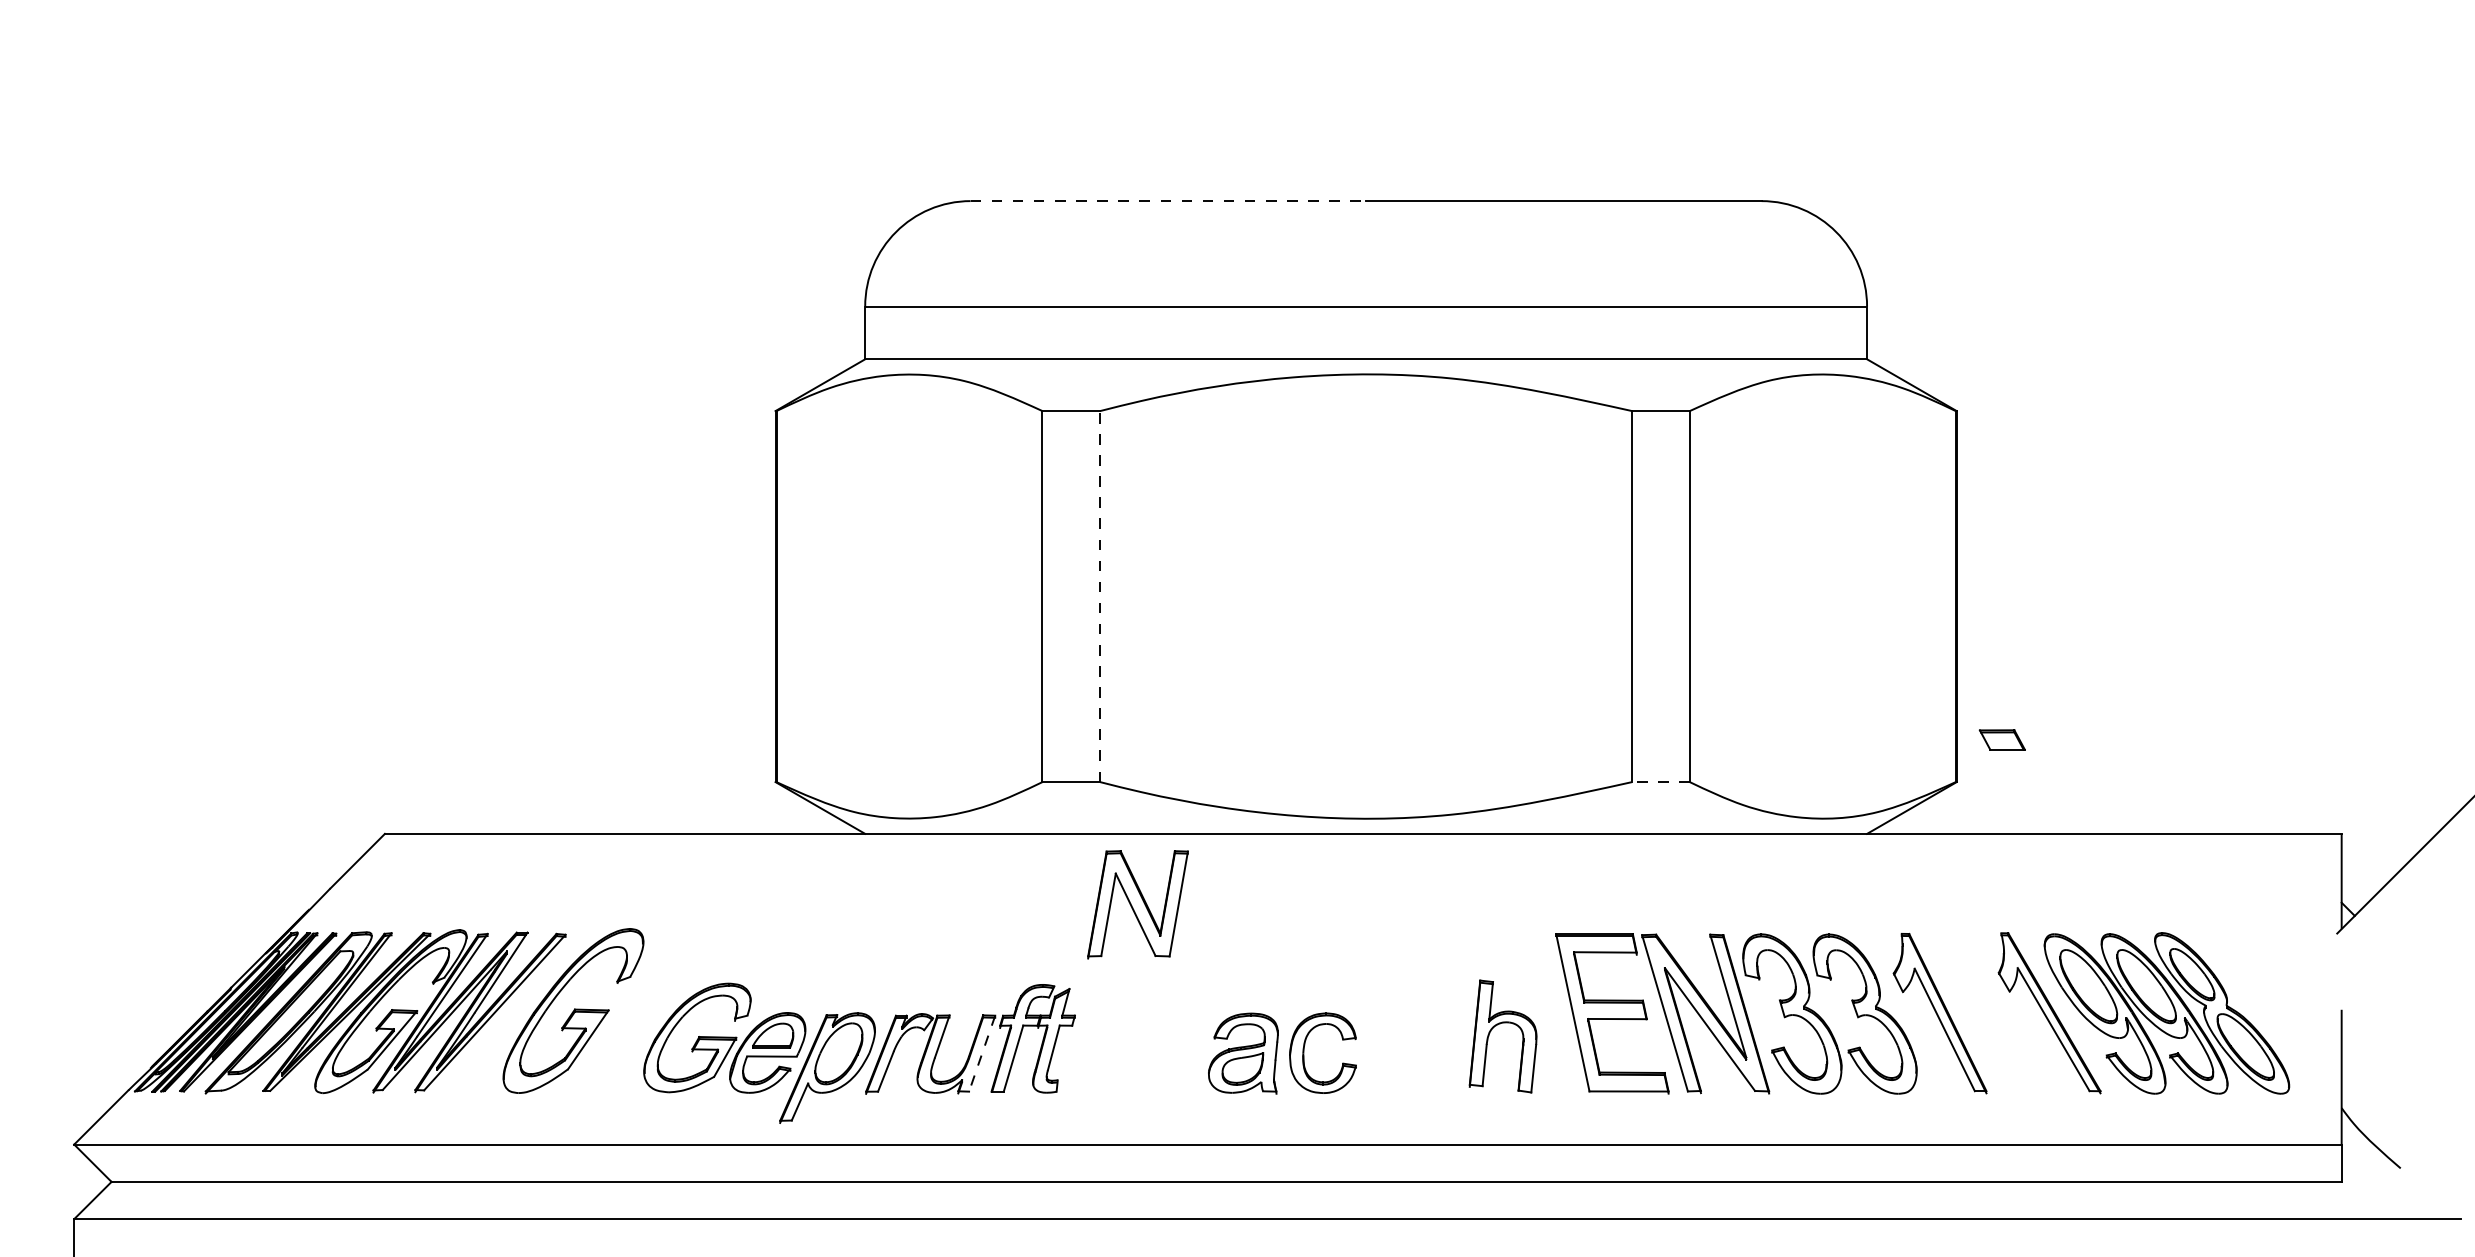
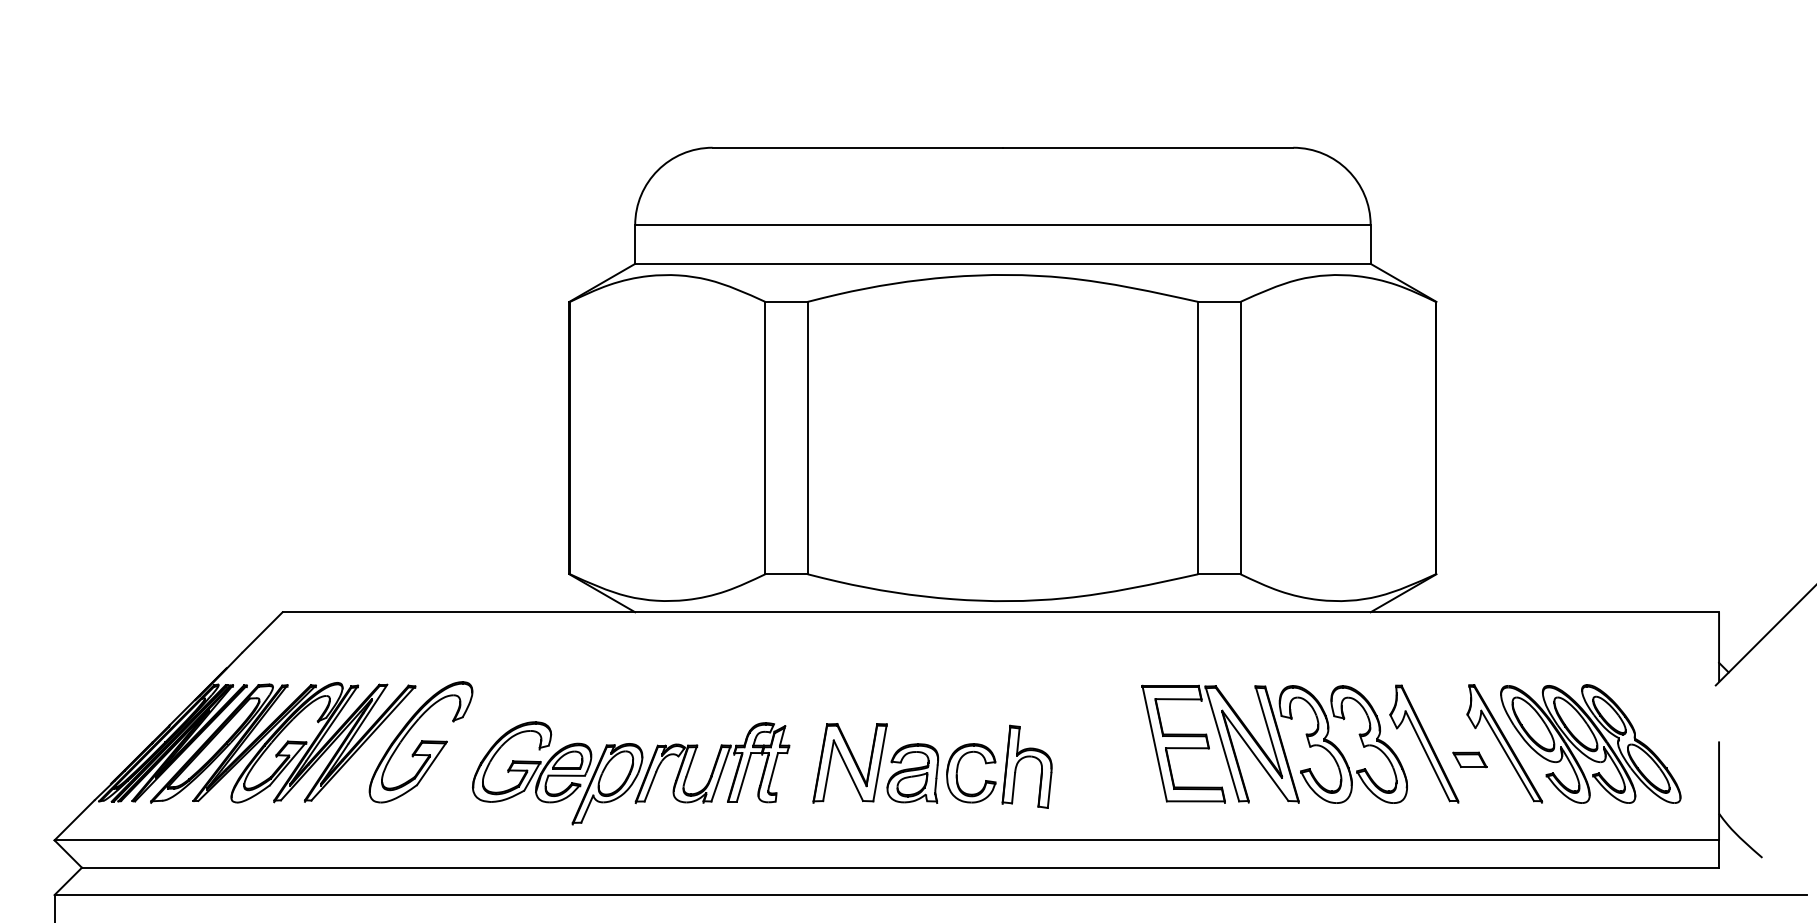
line: (1168, 201) -> (857, 148), dashed -> solid
line: (1100, 596) -> (807, 438), dashed -> solid
part: (2001, 739) -> (1469, 759), moved
line: (1660, 782) -> (1219, 574), dashed -> solid
part: (1137, 904) -> (849, 763), moved
part: (1496, 1026) -> (1022, 759), moved
line: (981, 1054) -> (720, 774), dashed -> solid

